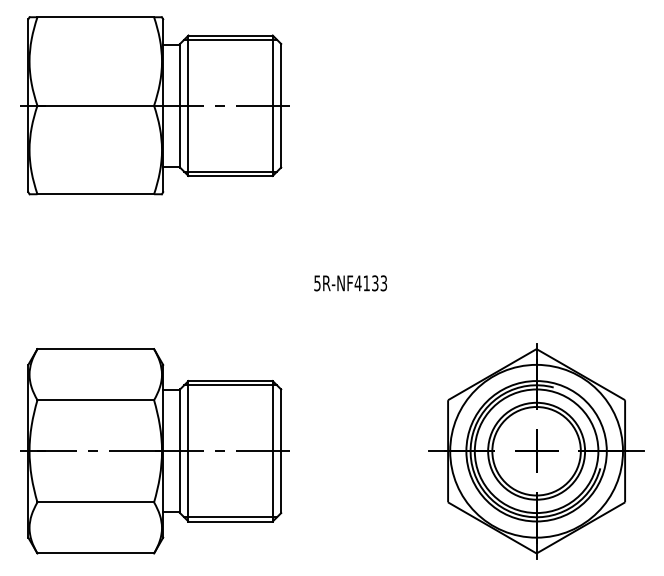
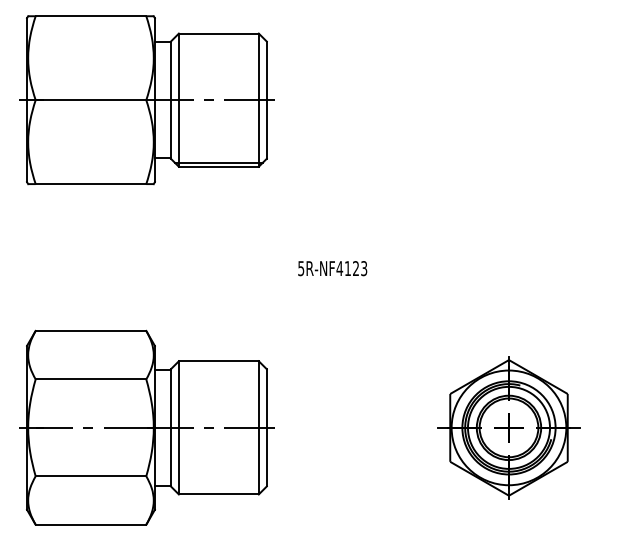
line: (230, 39) -> (218, 37), removed
text: (375, 283) -> (356, 268), 5R-NF4133 -> 5R-NF4123
line: (230, 385) -> (218, 365), removed
part: (536, 451) -> (508, 428), size x0.7
line: (230, 517) -> (218, 490), removed

